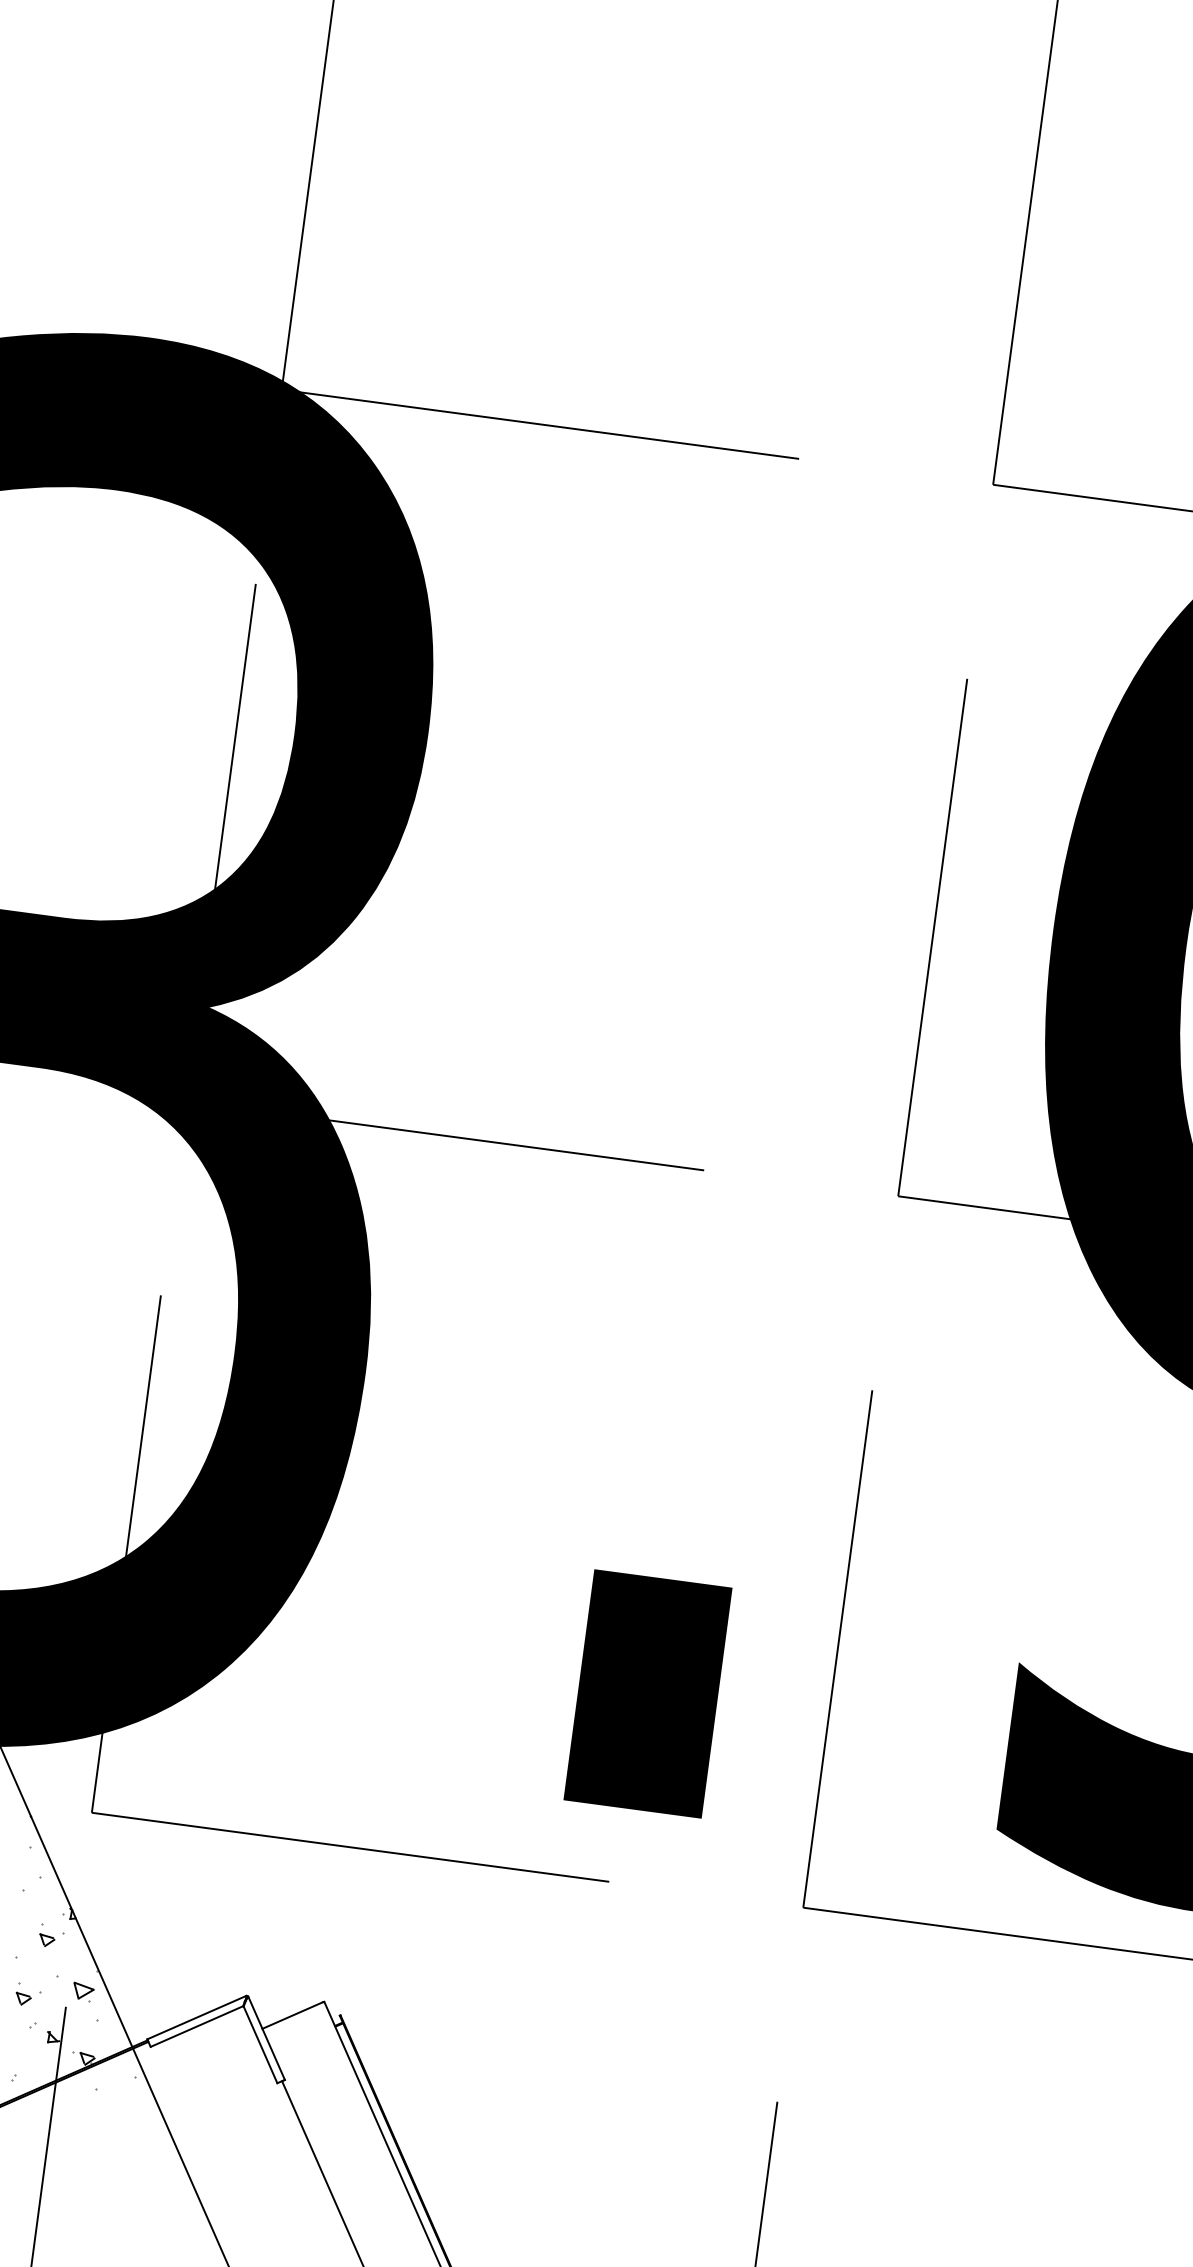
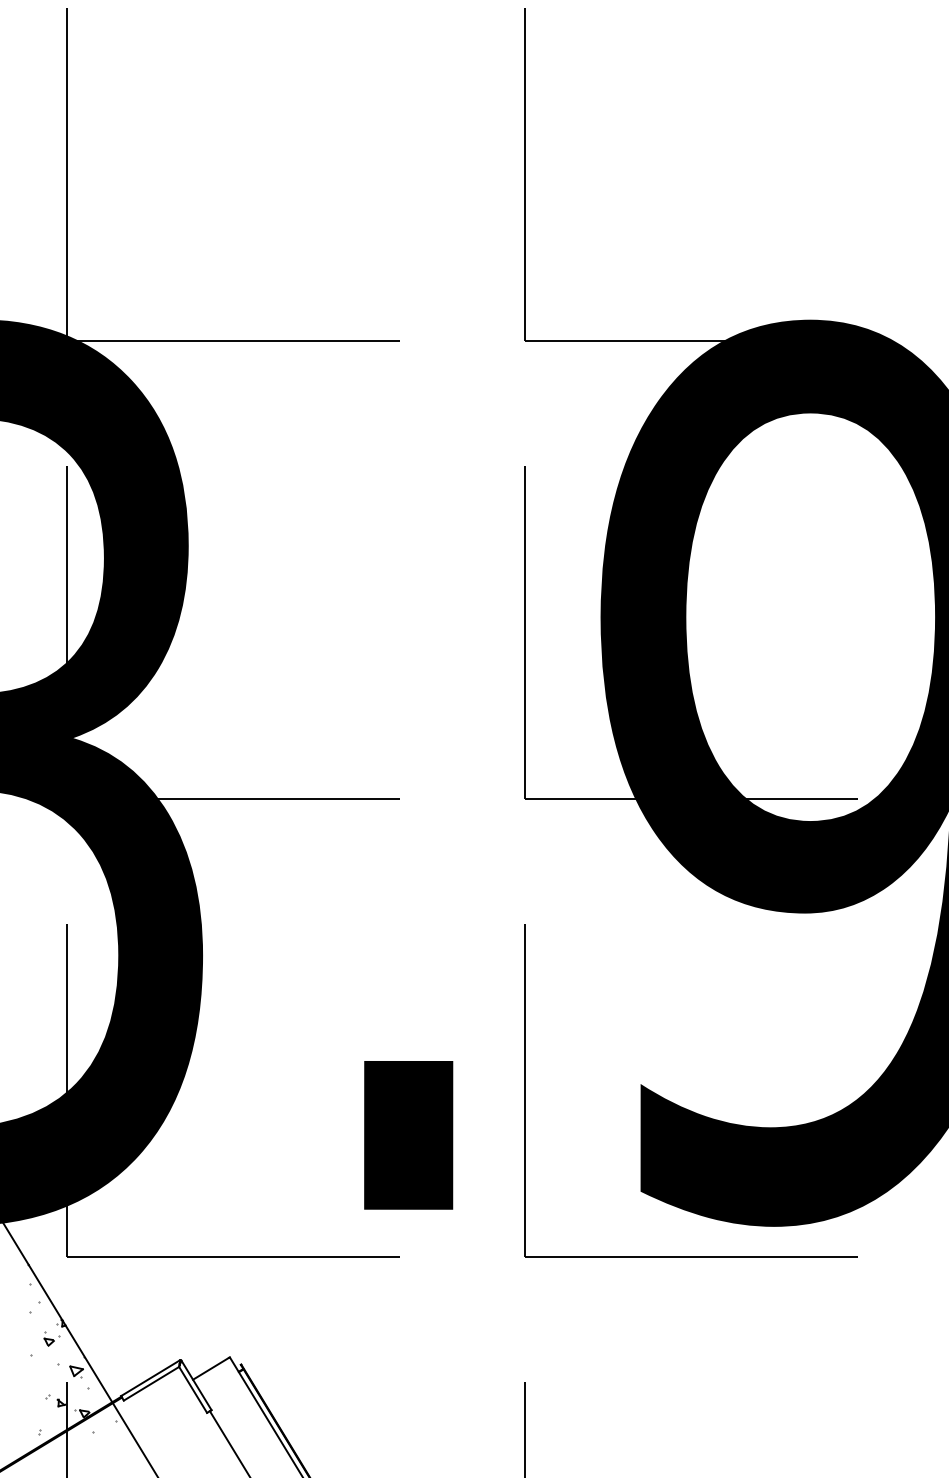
part: (27, 1993) -> (41, 1377), removed

